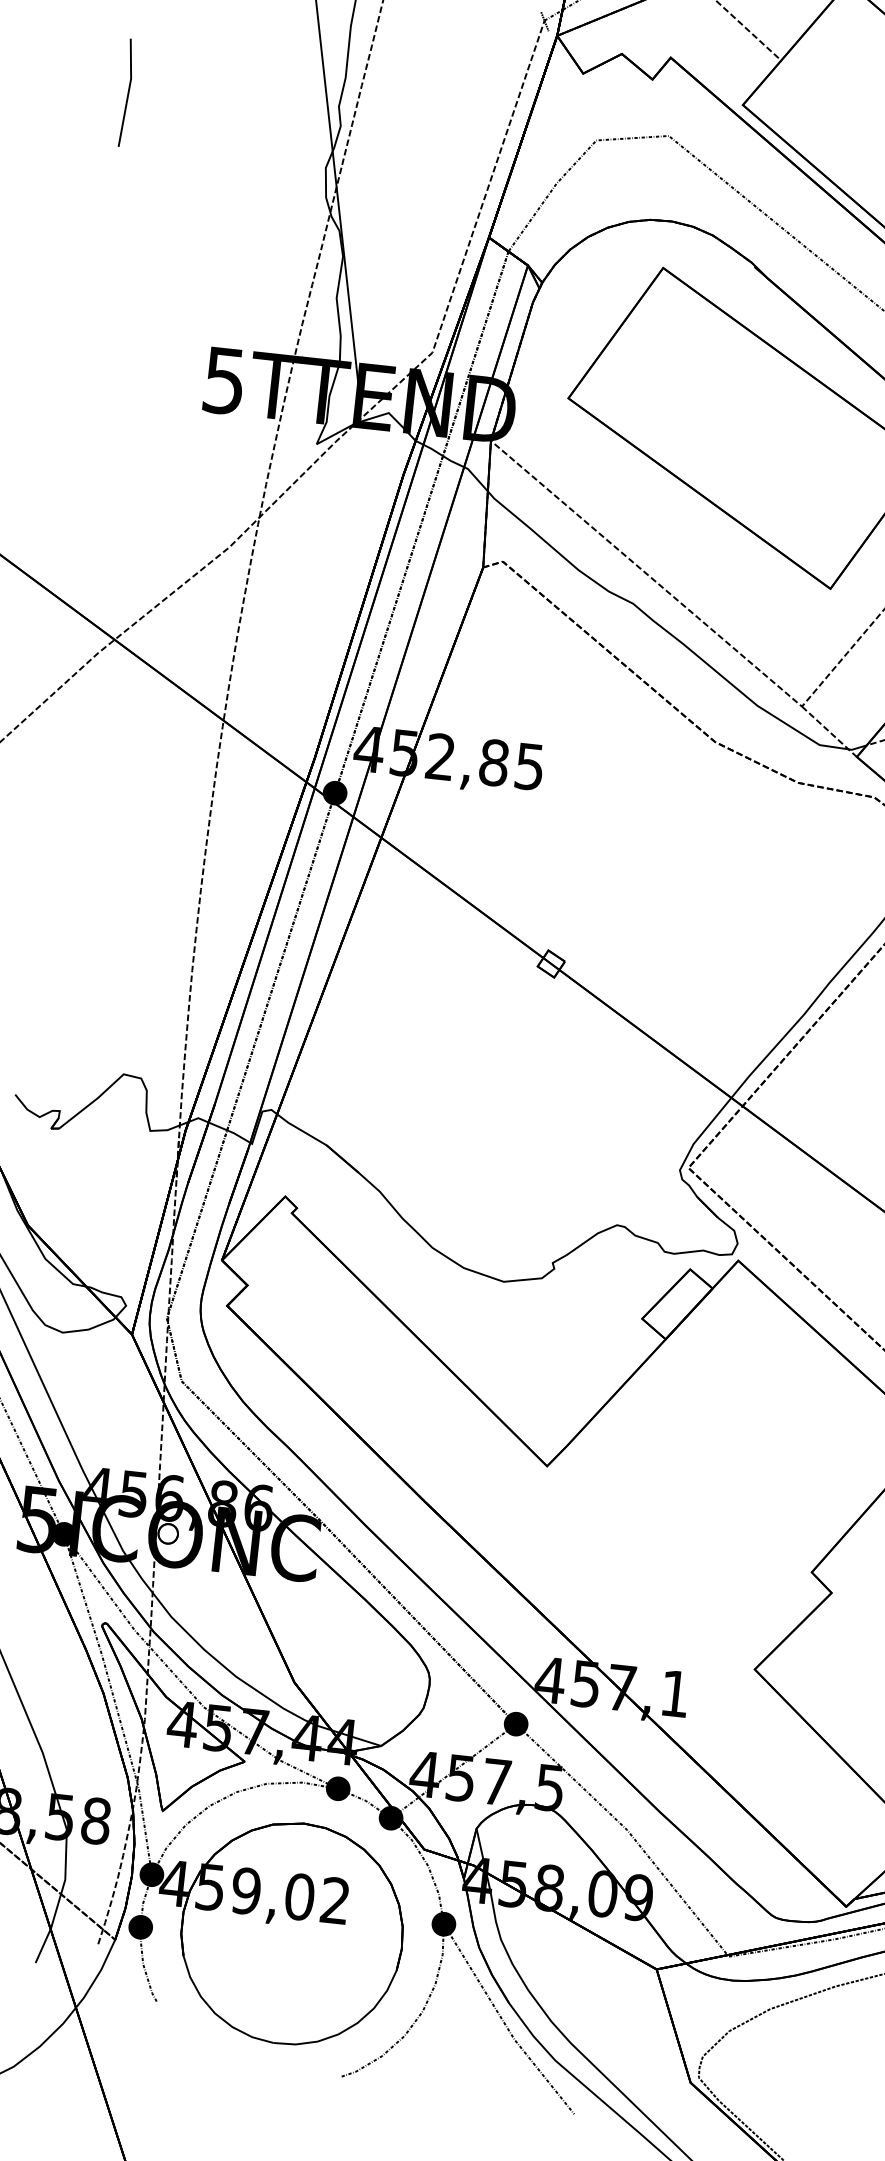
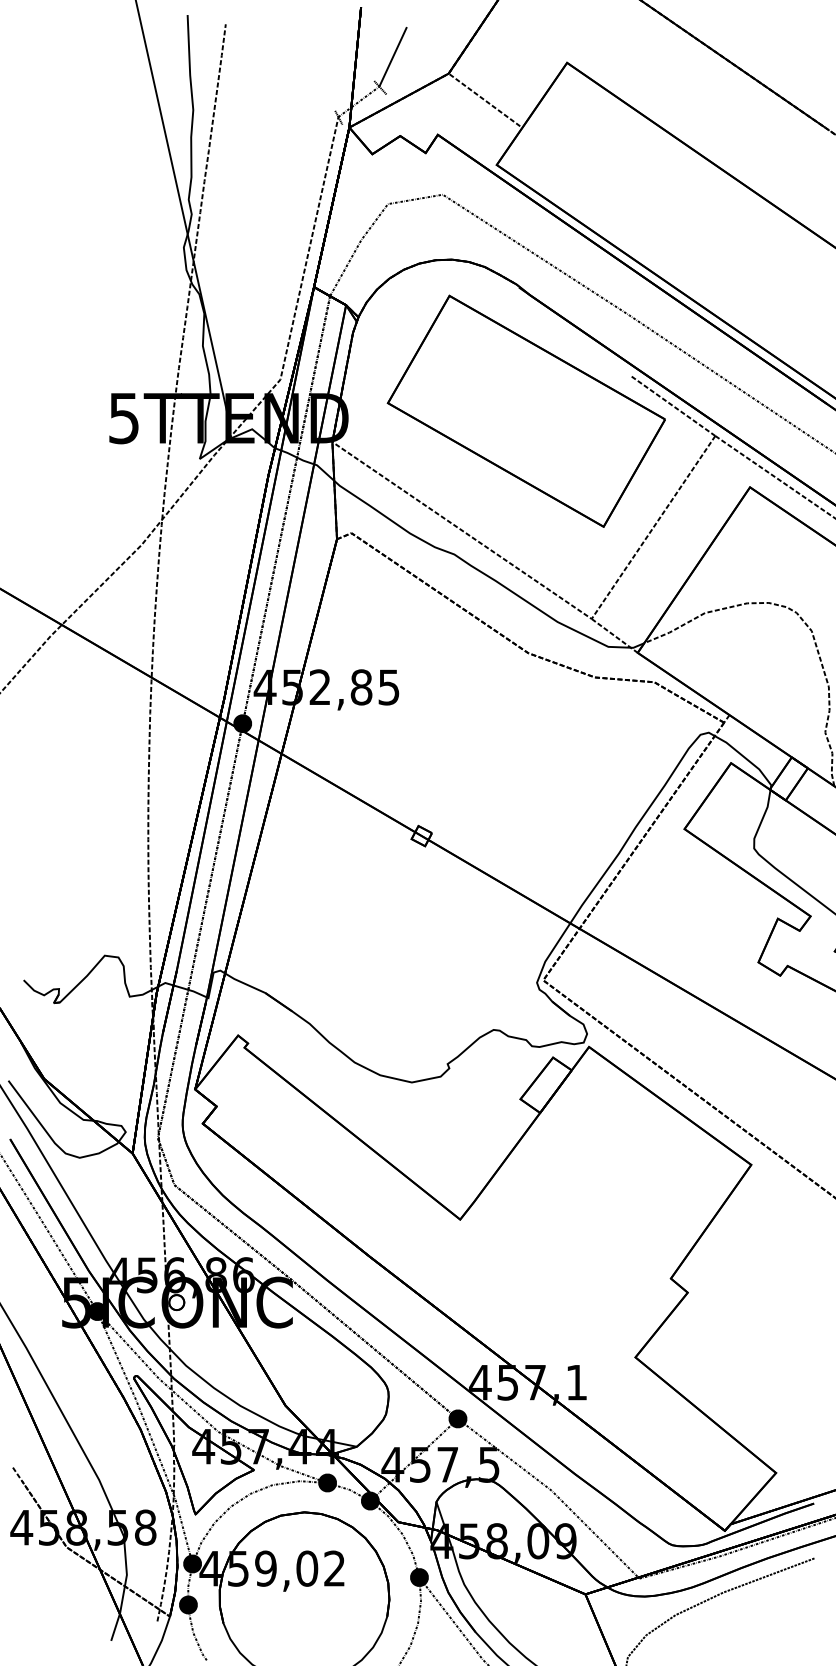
line: (127, 92) -> (26, 206), removed

